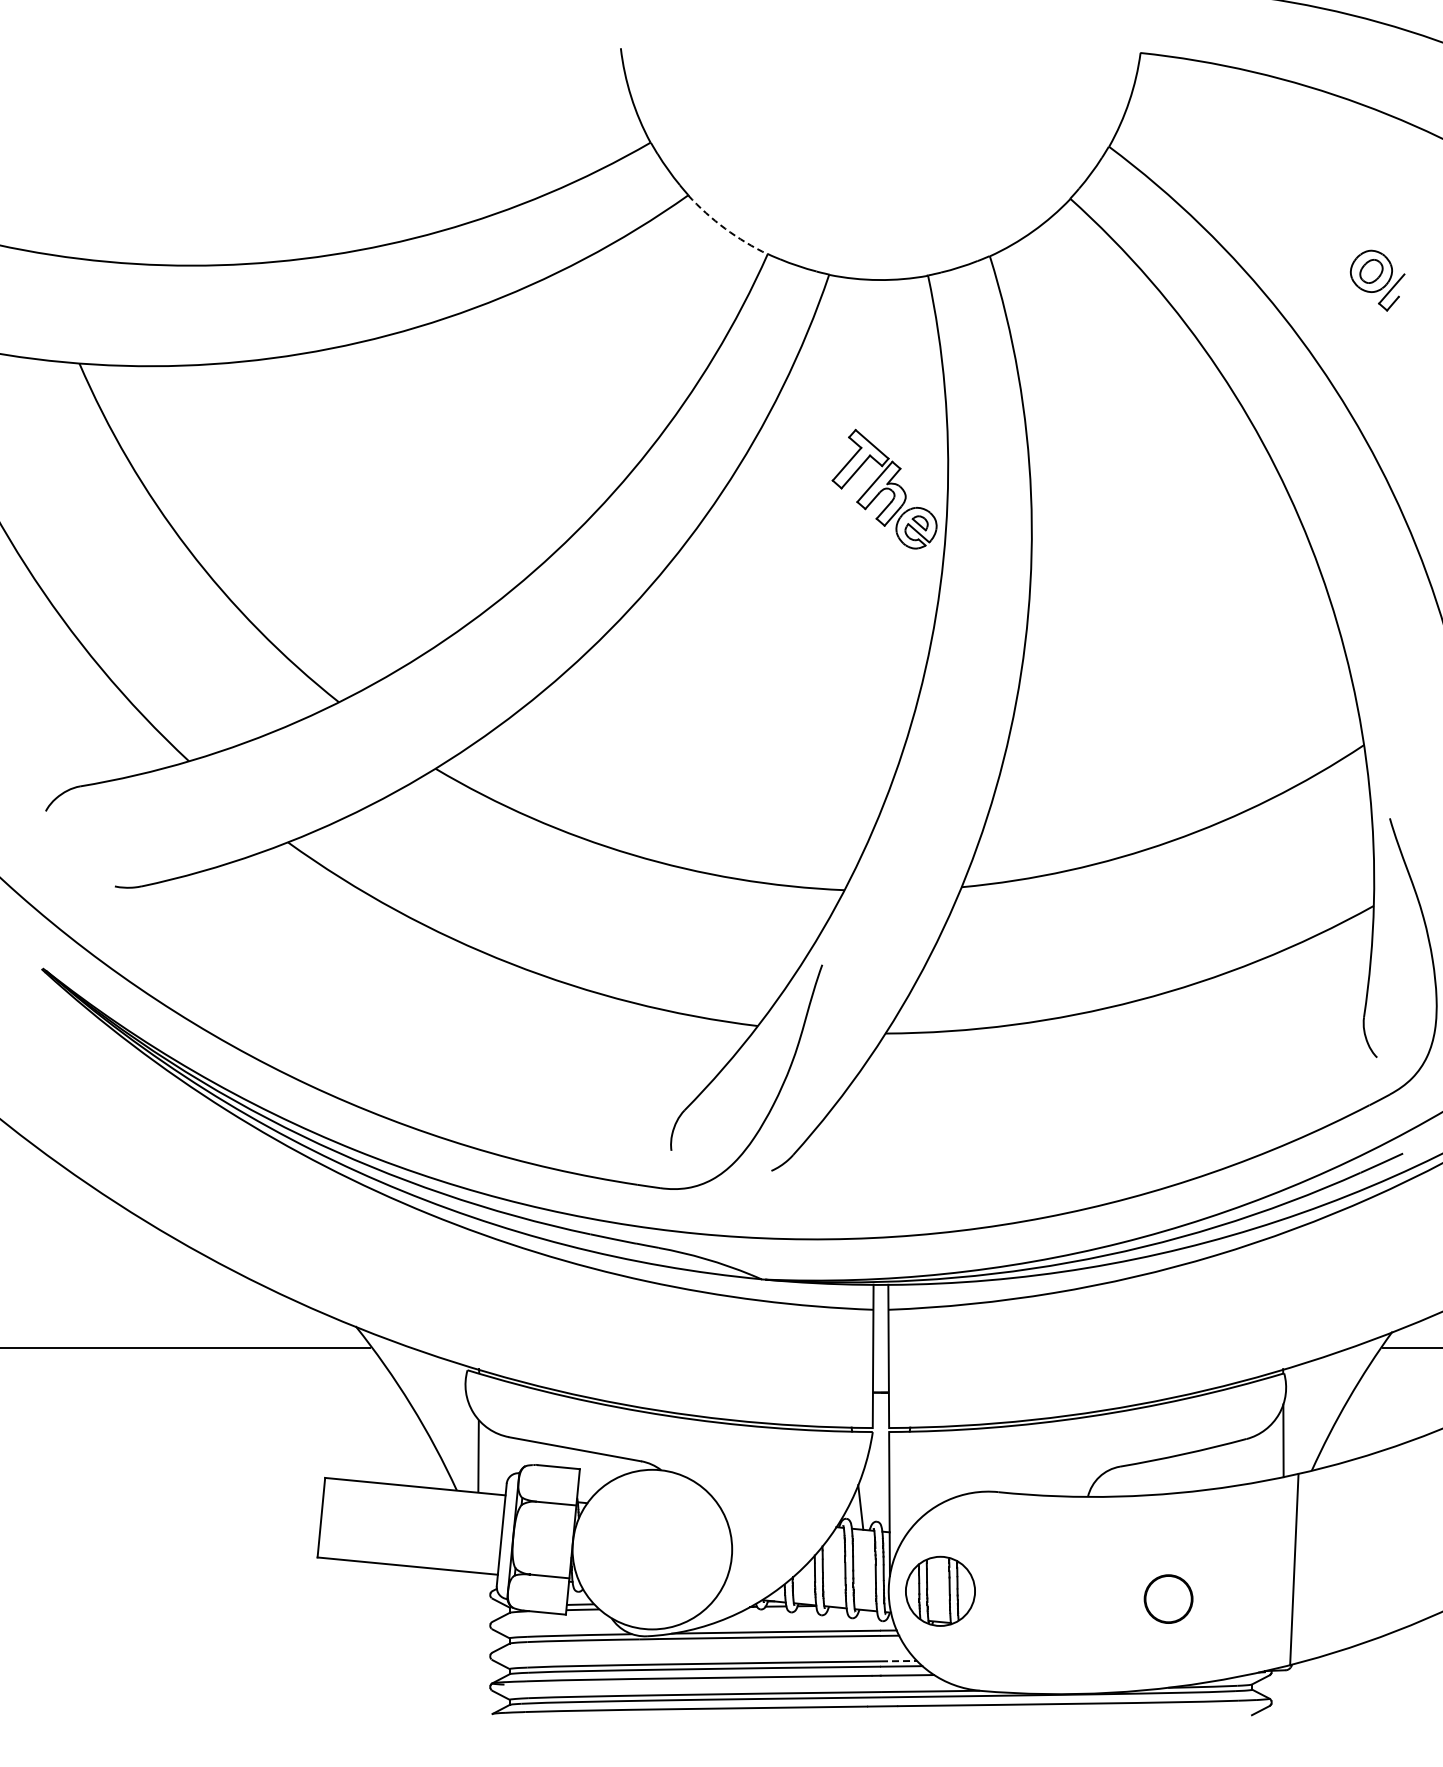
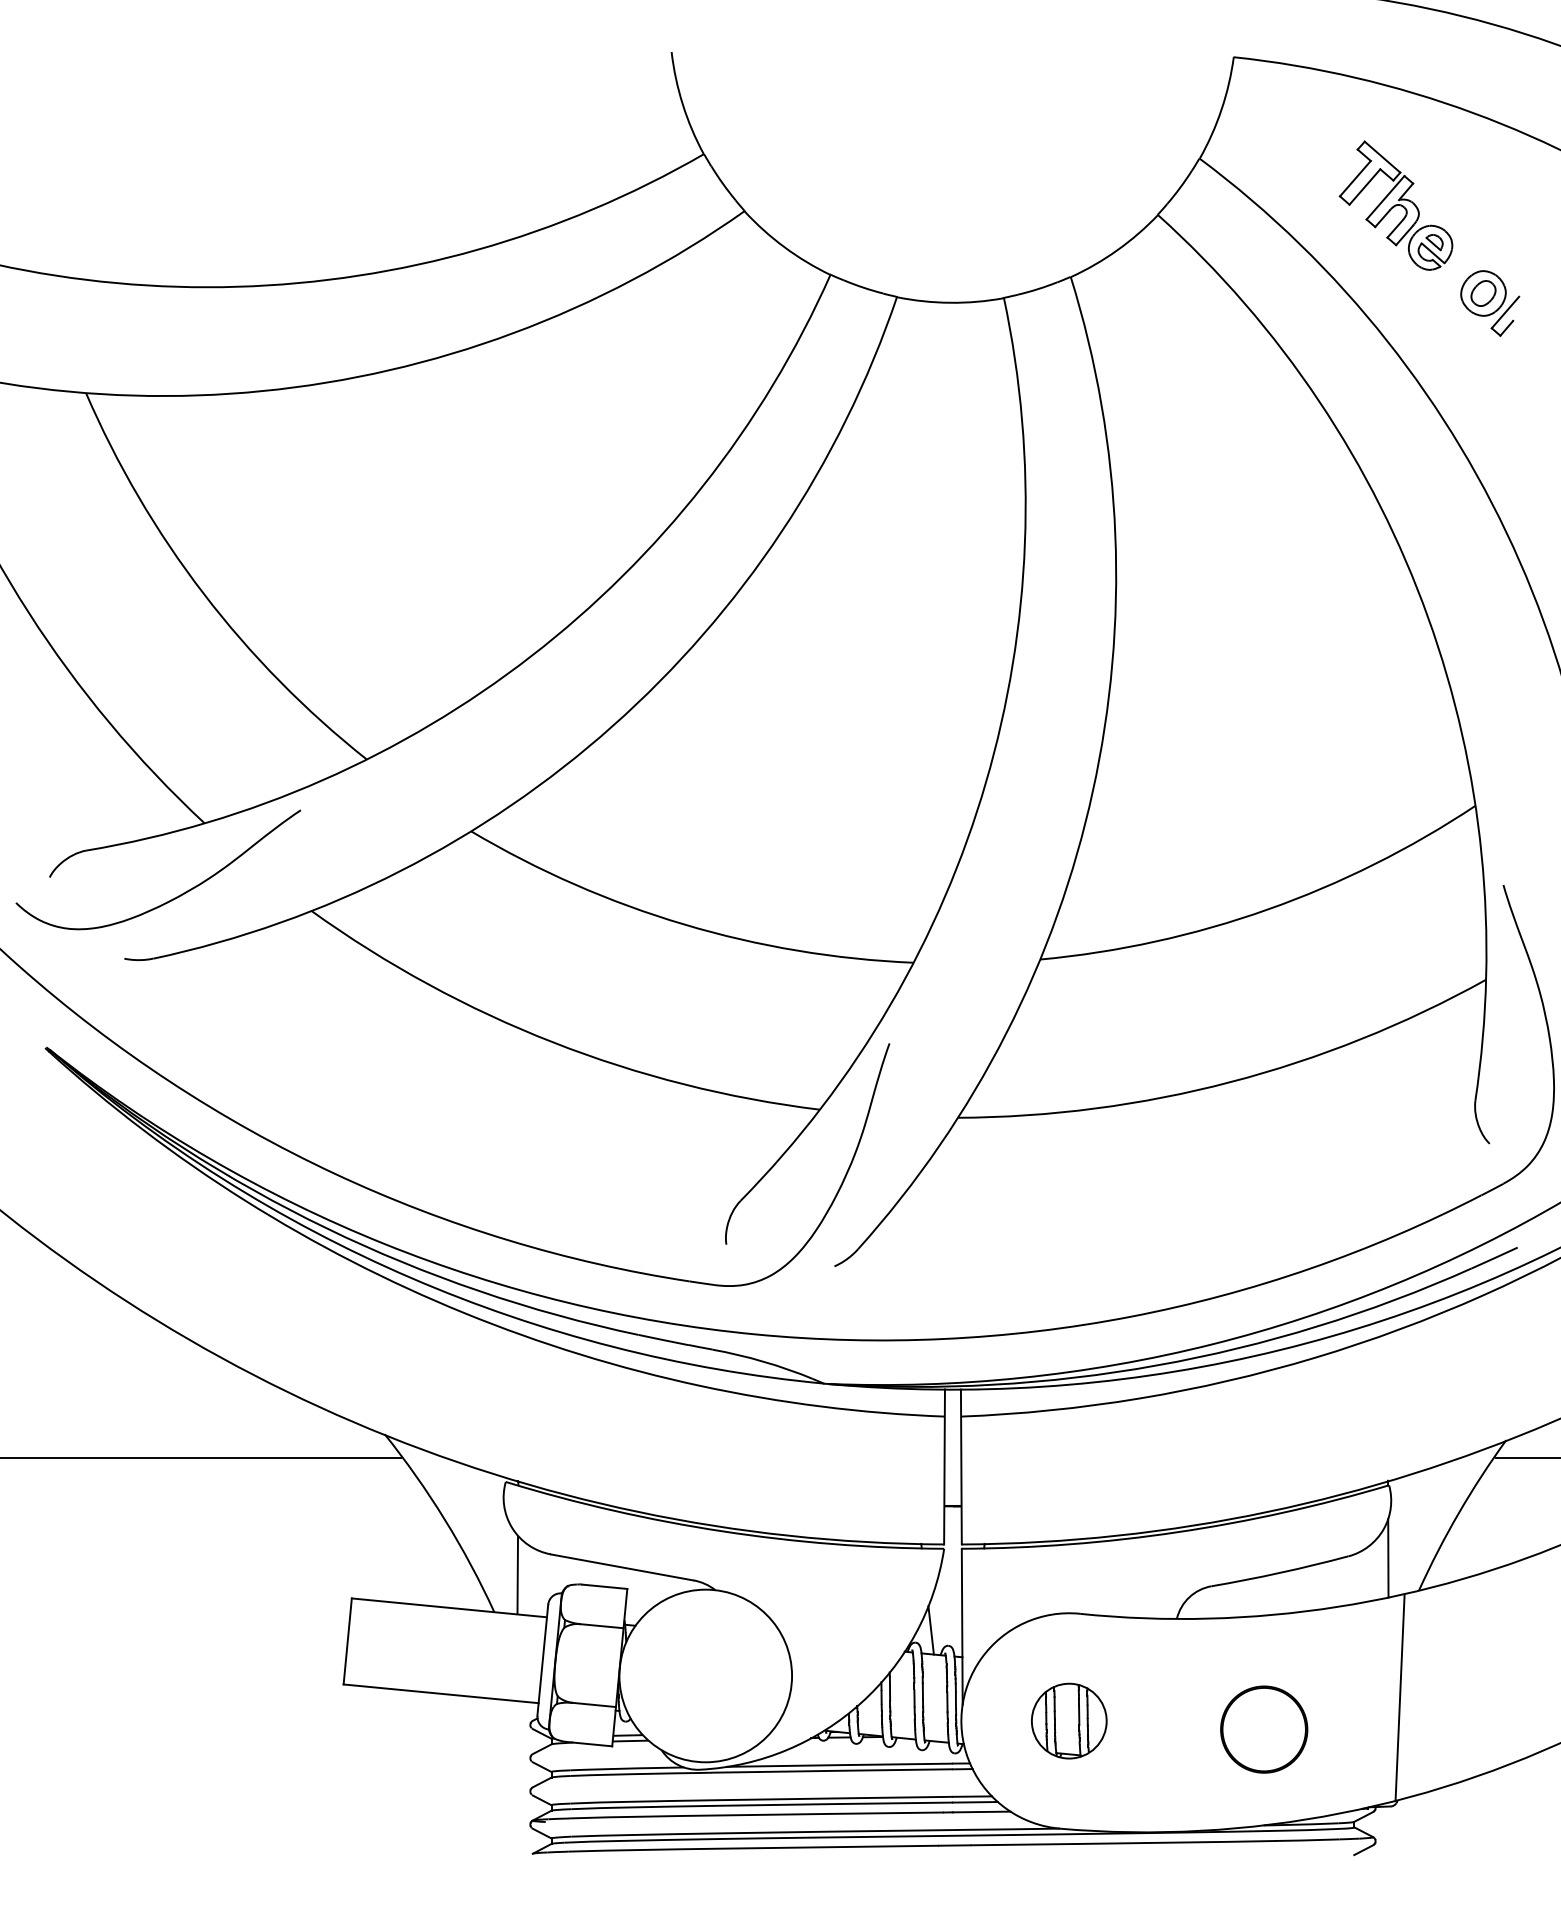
arc: (725, 228) -> (784, 247), dashed -> solid
part: (884, 488) -> (1395, 204), moved
curve: (163, 828) -> (176, 896), added
part: (940, 1590) -> (1069, 1720), moved
part: (1168, 1598) -> (1263, 1728), size x1.67
line: (899, 1661) -> (973, 1796), dashed -> solid

